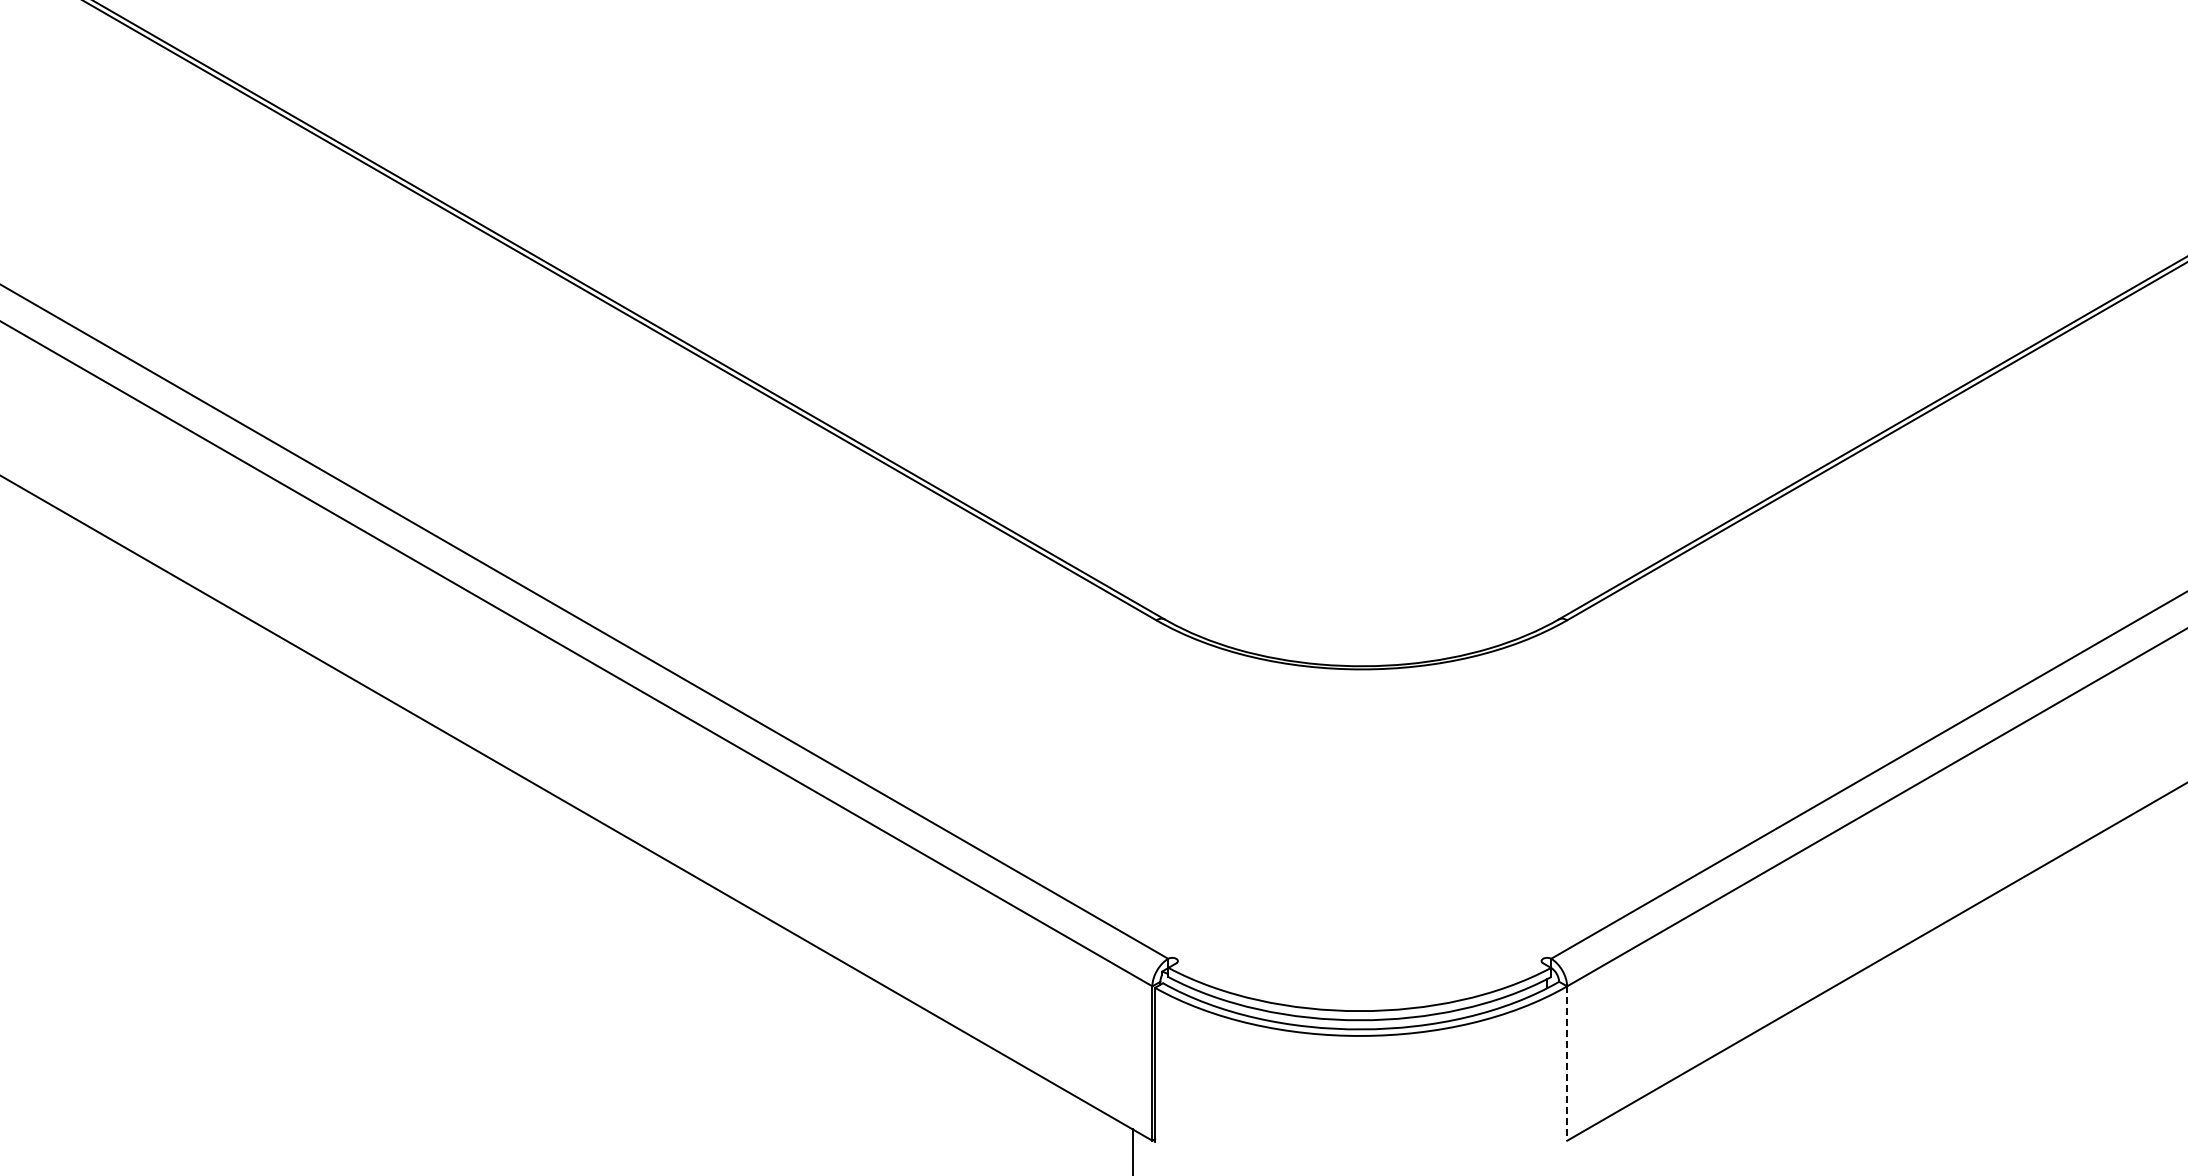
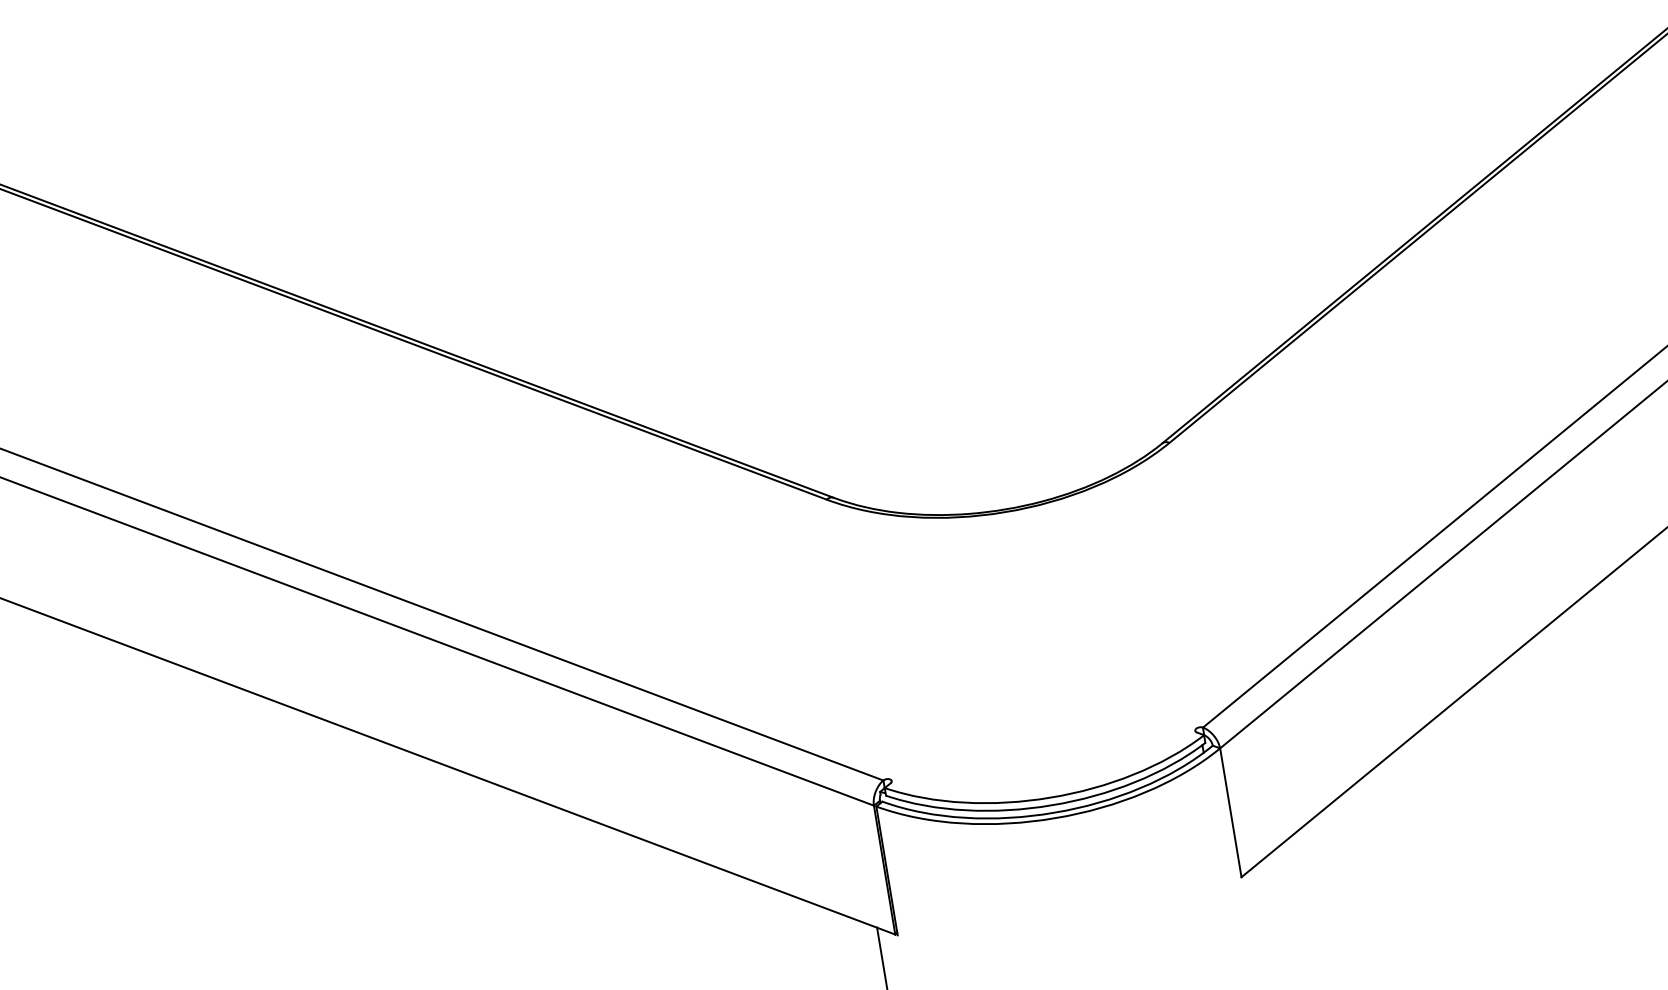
line: (1567, 1064) -> (1231, 813), dashed -> solid

